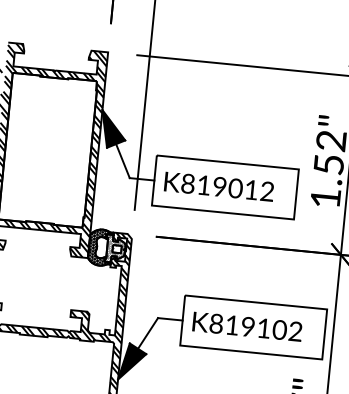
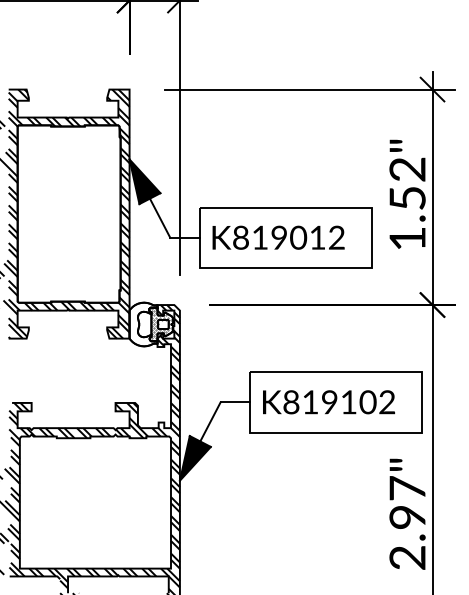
hatch: (100, 247) -> (143, 324), removed

